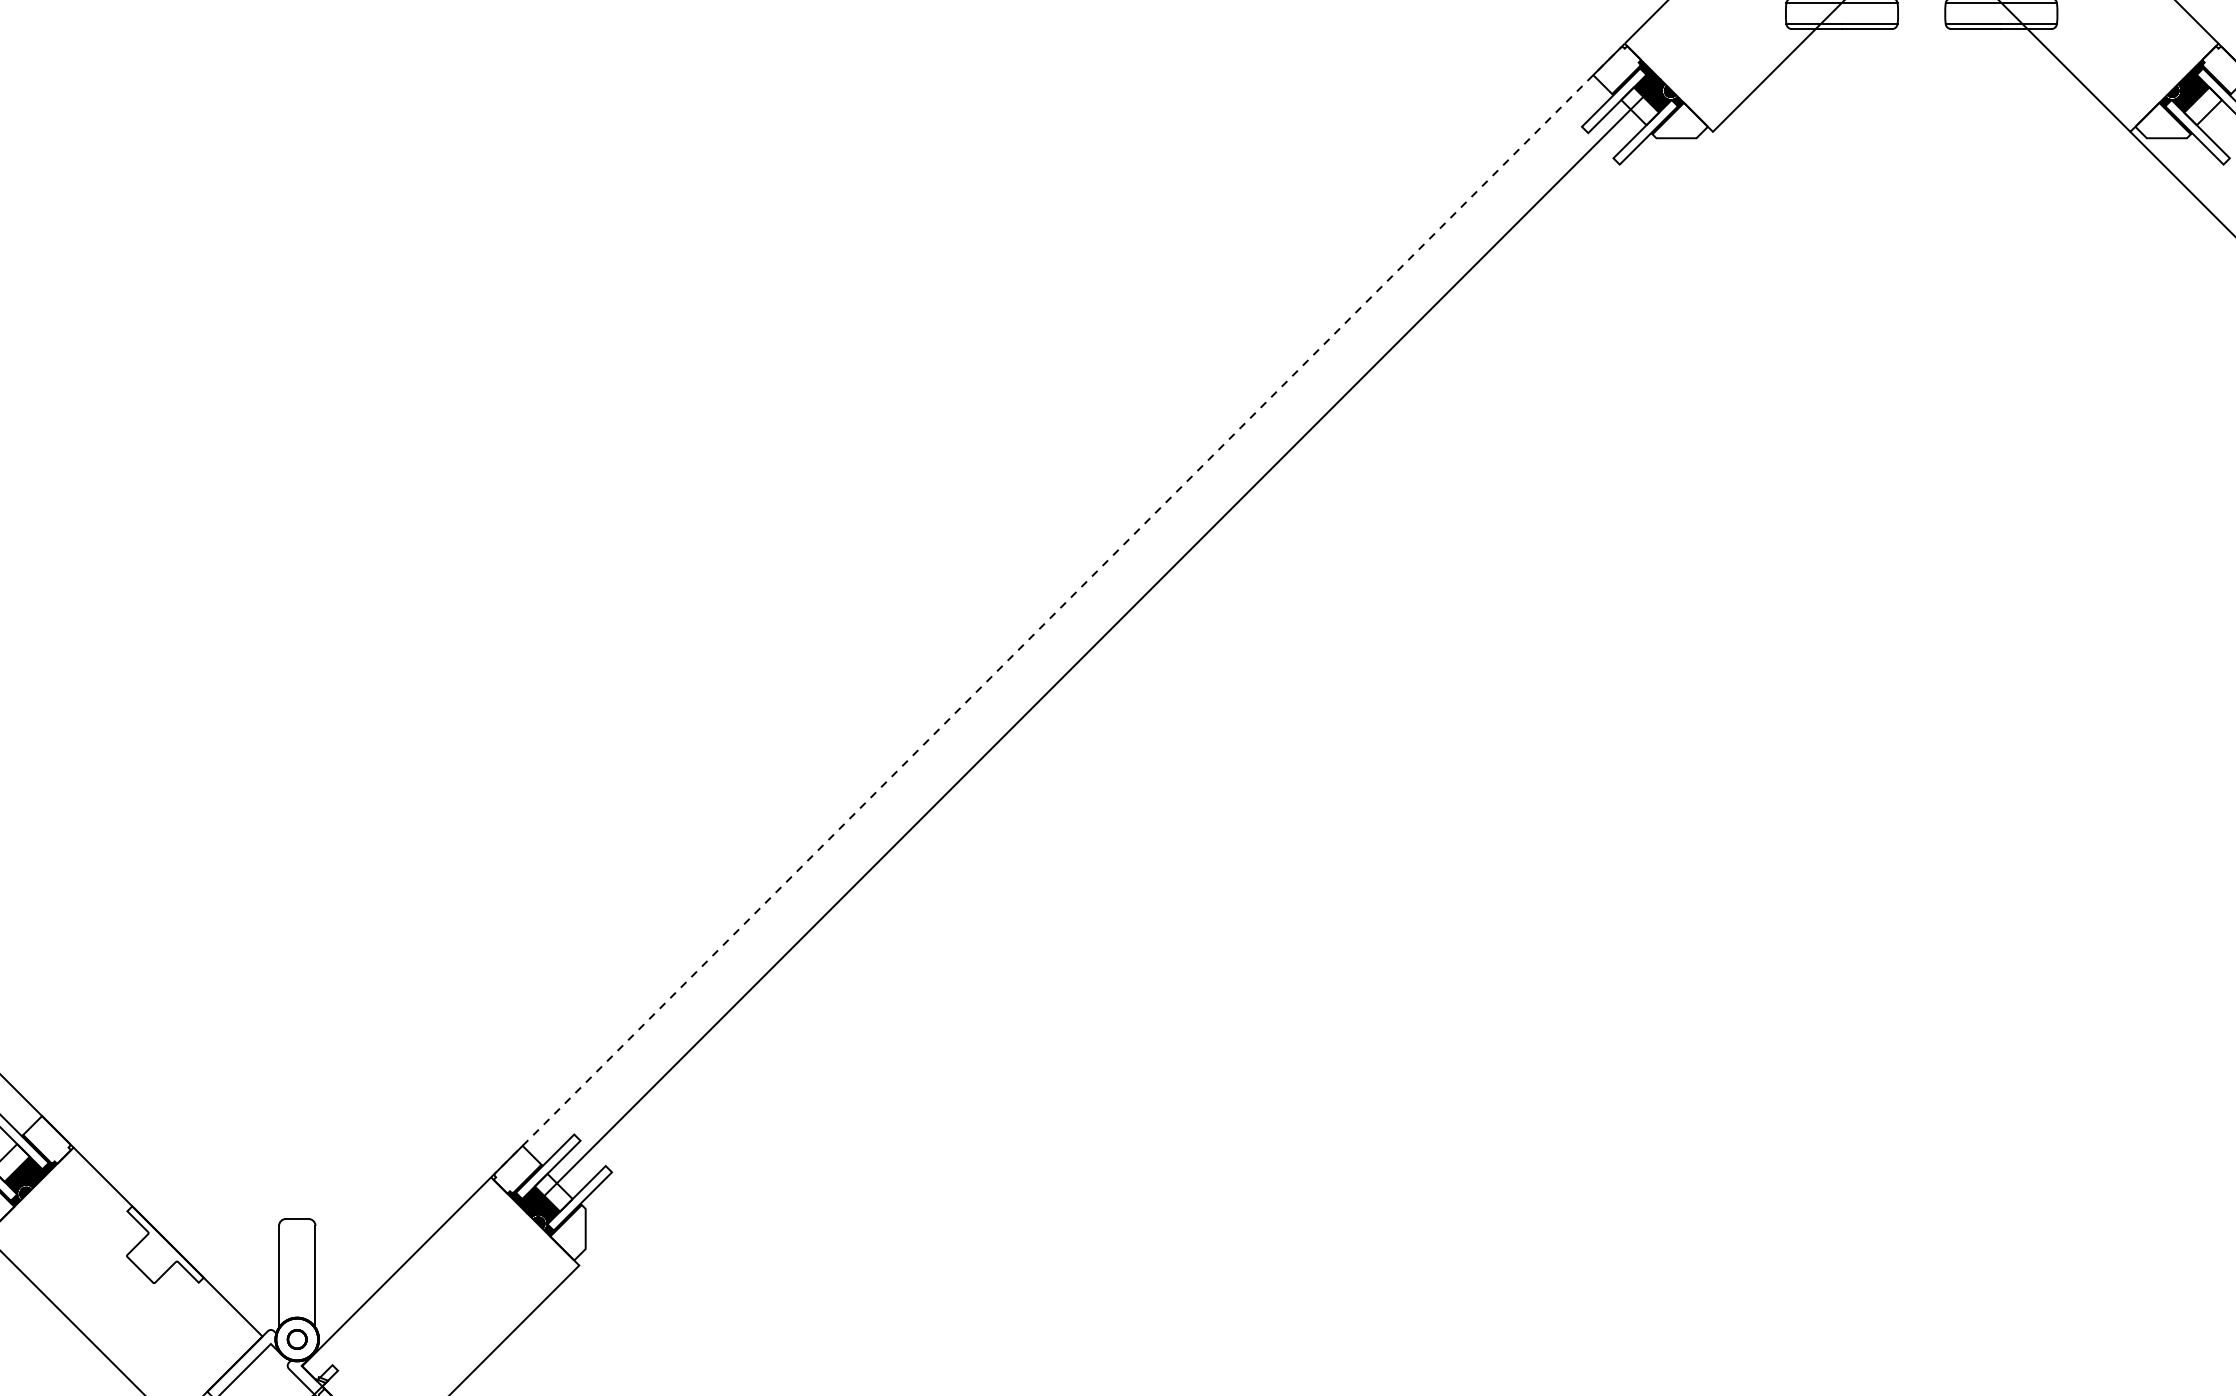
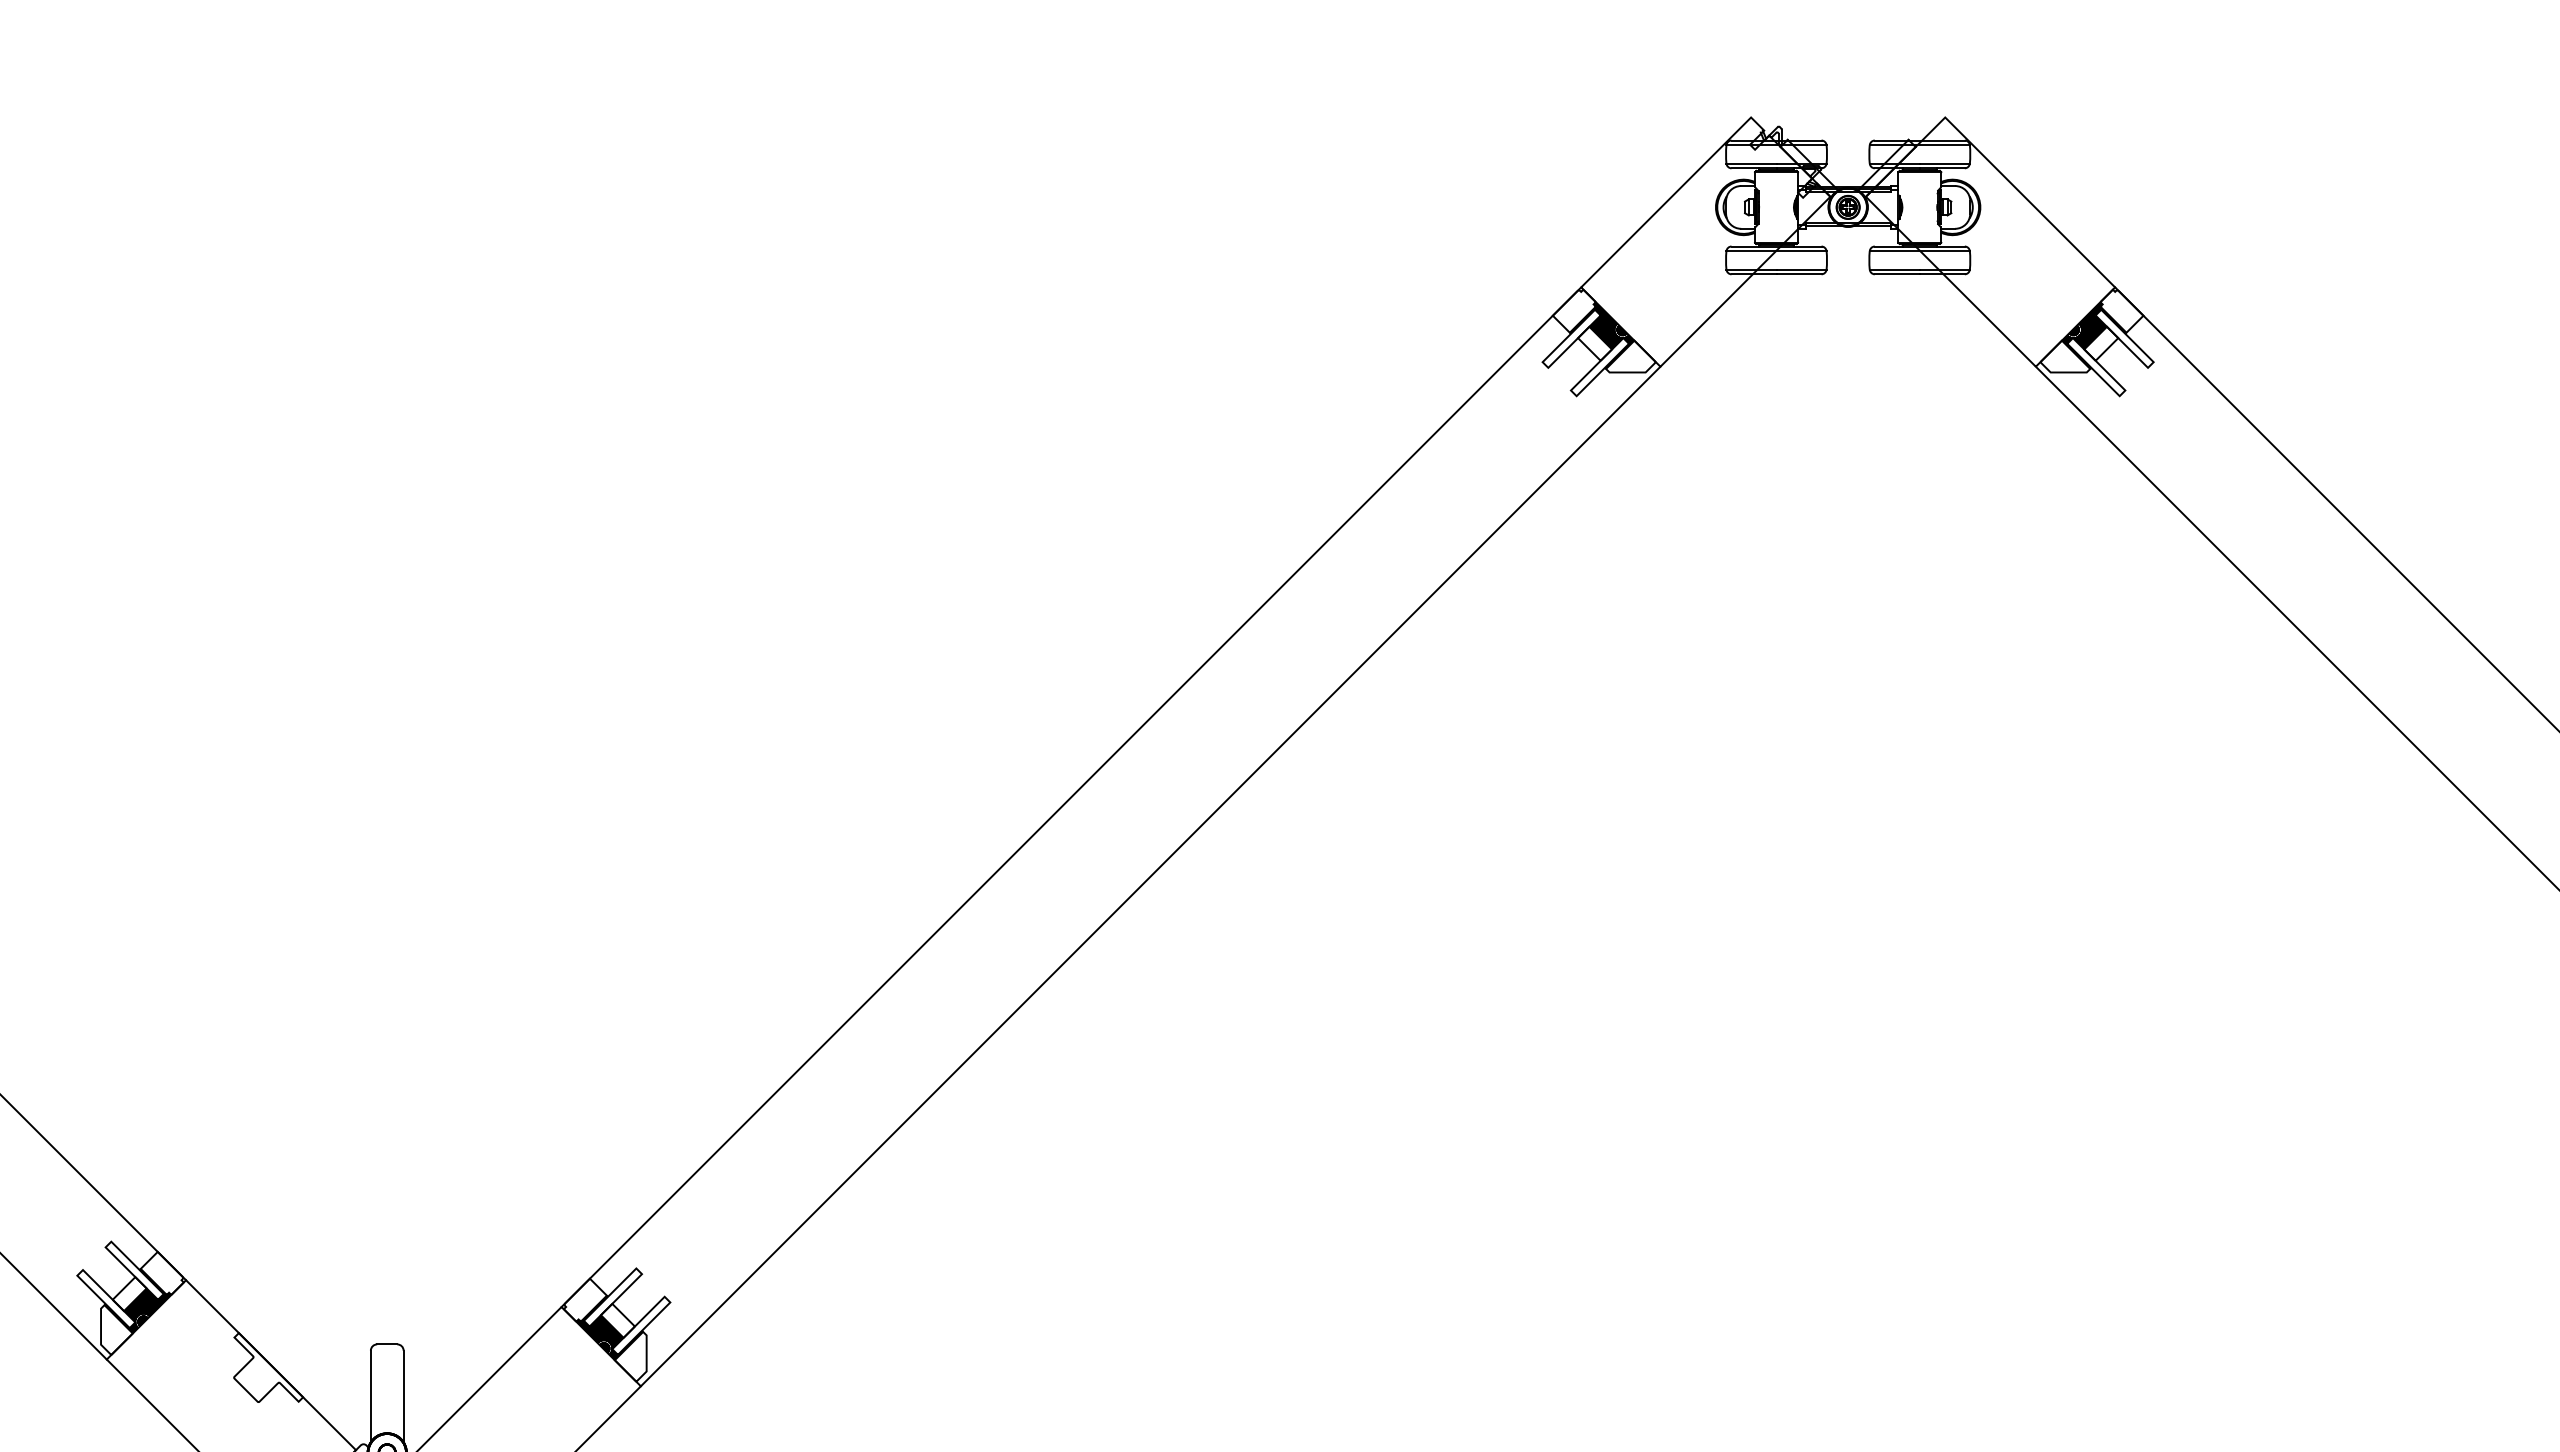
line: (1058, 610) -> (1071, 797), dashed -> solid
line: (1093, 646) -> (1150, 876), moved

